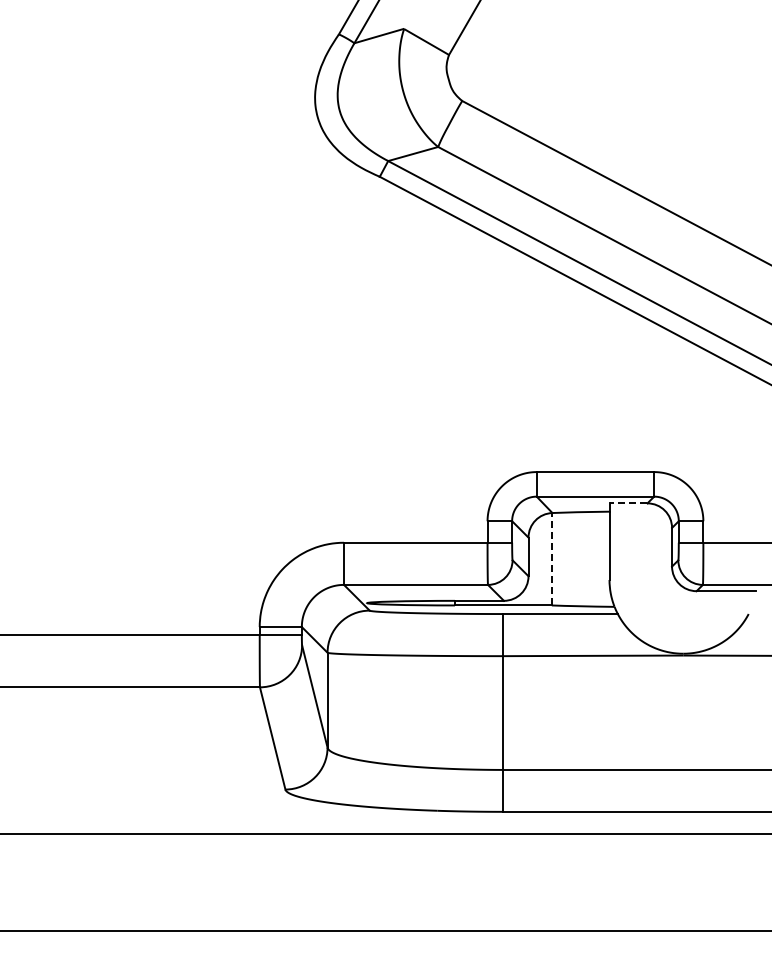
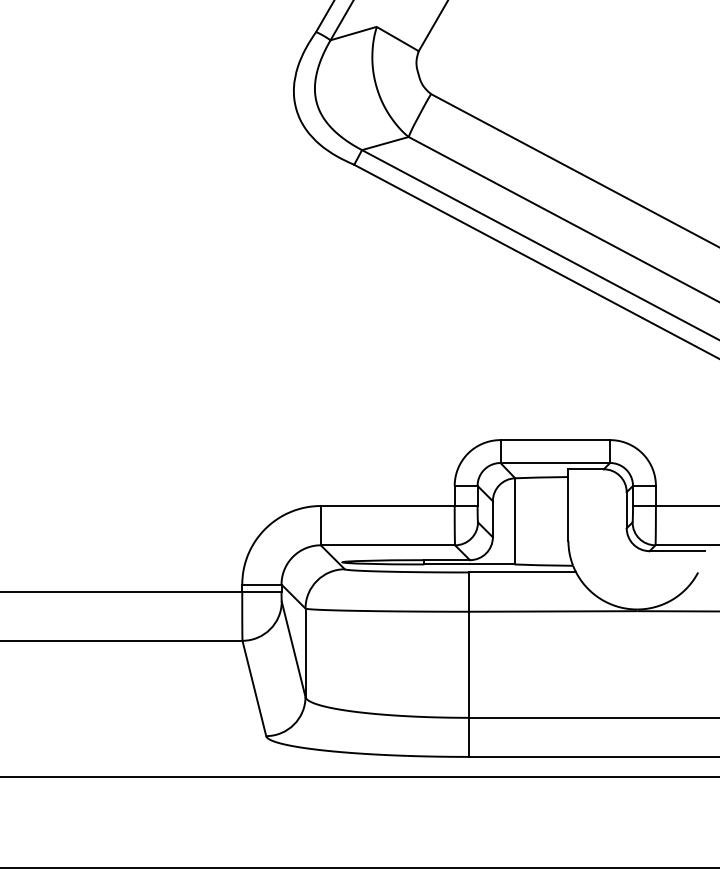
line: (628, 503) -> (586, 469), dashed -> solid
line: (551, 558) -> (514, 520), dashed -> solid

